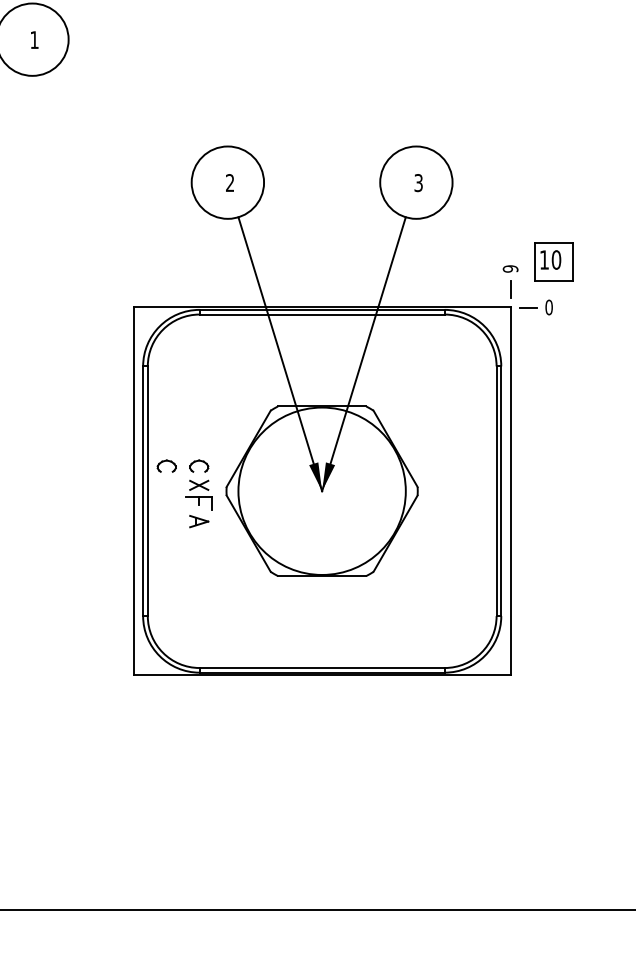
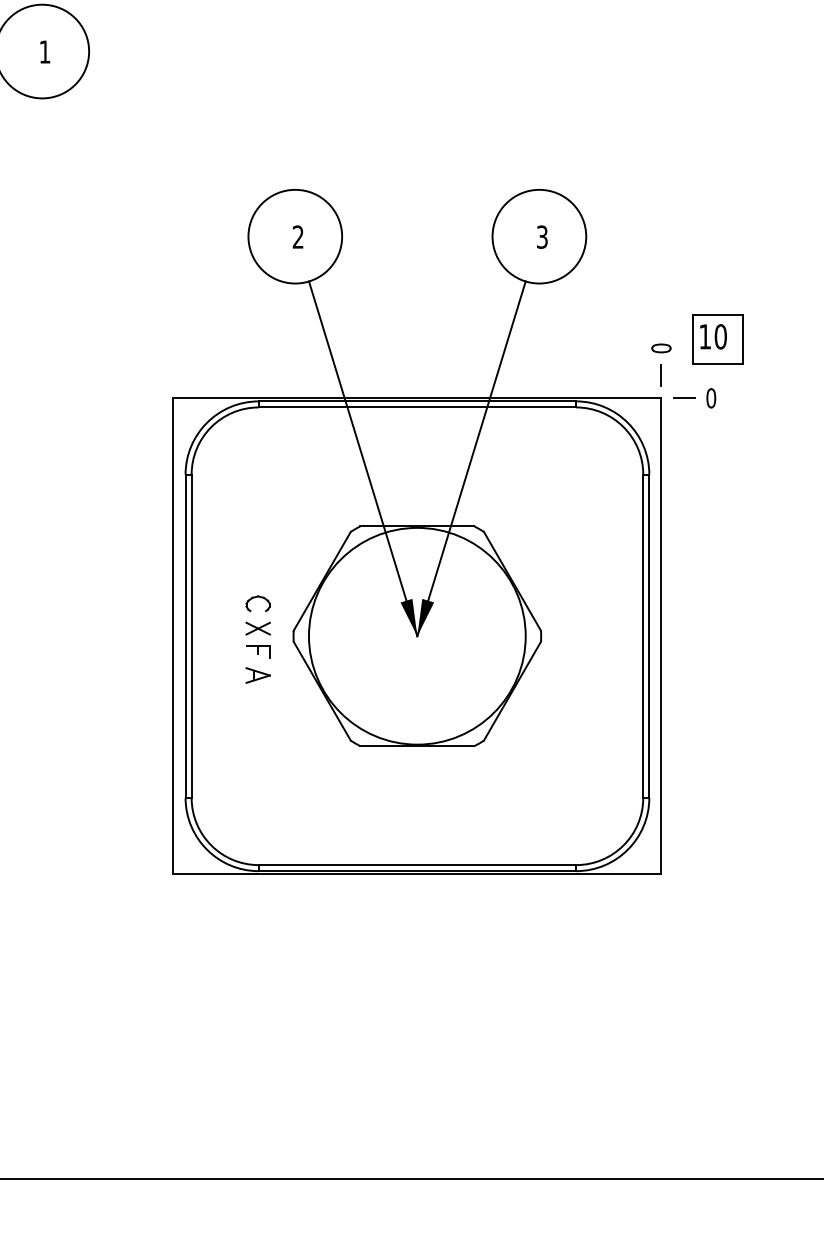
text: (510, 269) -> (661, 348), 9 -> 0
part: (166, 465) -> (215, 603), removed
part: (199, 503) -> (258, 651), size x0.71

